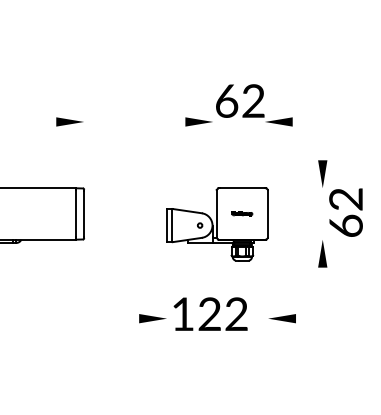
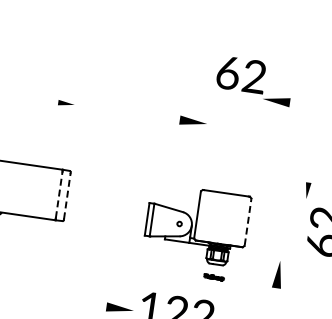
text: (254, 105) -> (254, 81), moved
part: (69, 121) -> (65, 103), size x0.6
part: (322, 173) -> (307, 190), size x0.6
line: (75, 213) -> (58, 194), solid -> dashed
line: (84, 213) -> (67, 195), solid -> dashed
part: (242, 213) -> (214, 277), moved
line: (268, 213) -> (248, 221), solid -> dashed
part: (322, 253) -> (278, 274), moved

